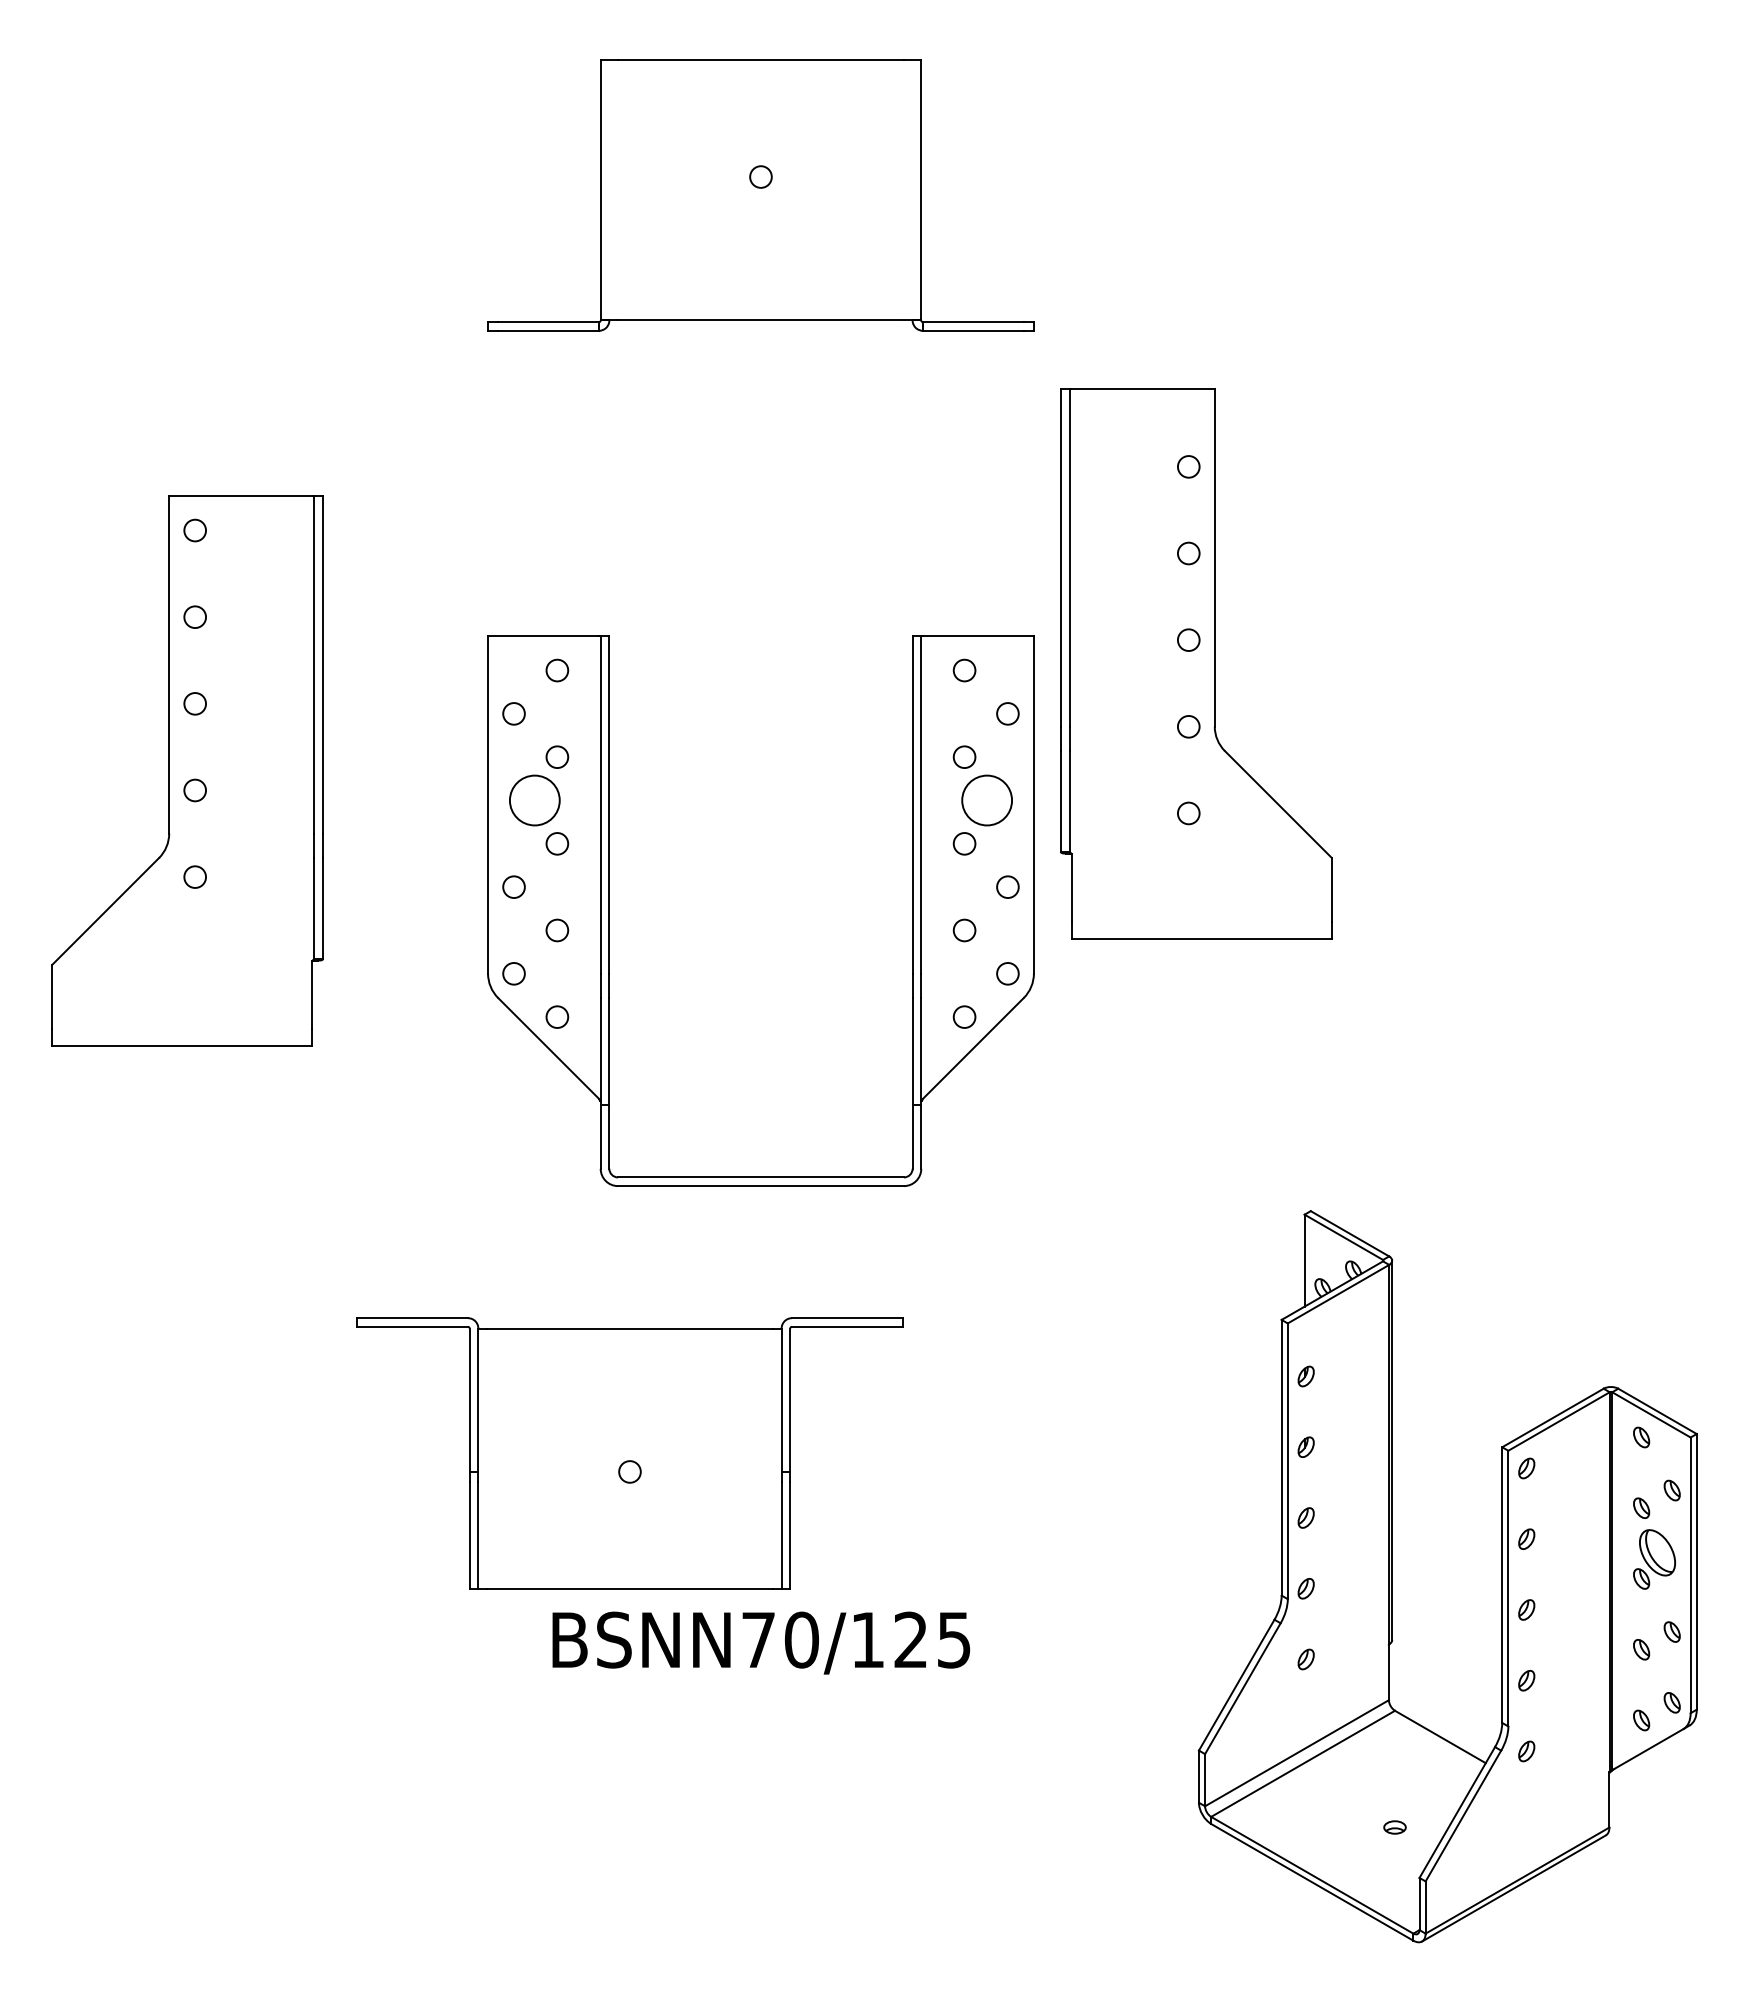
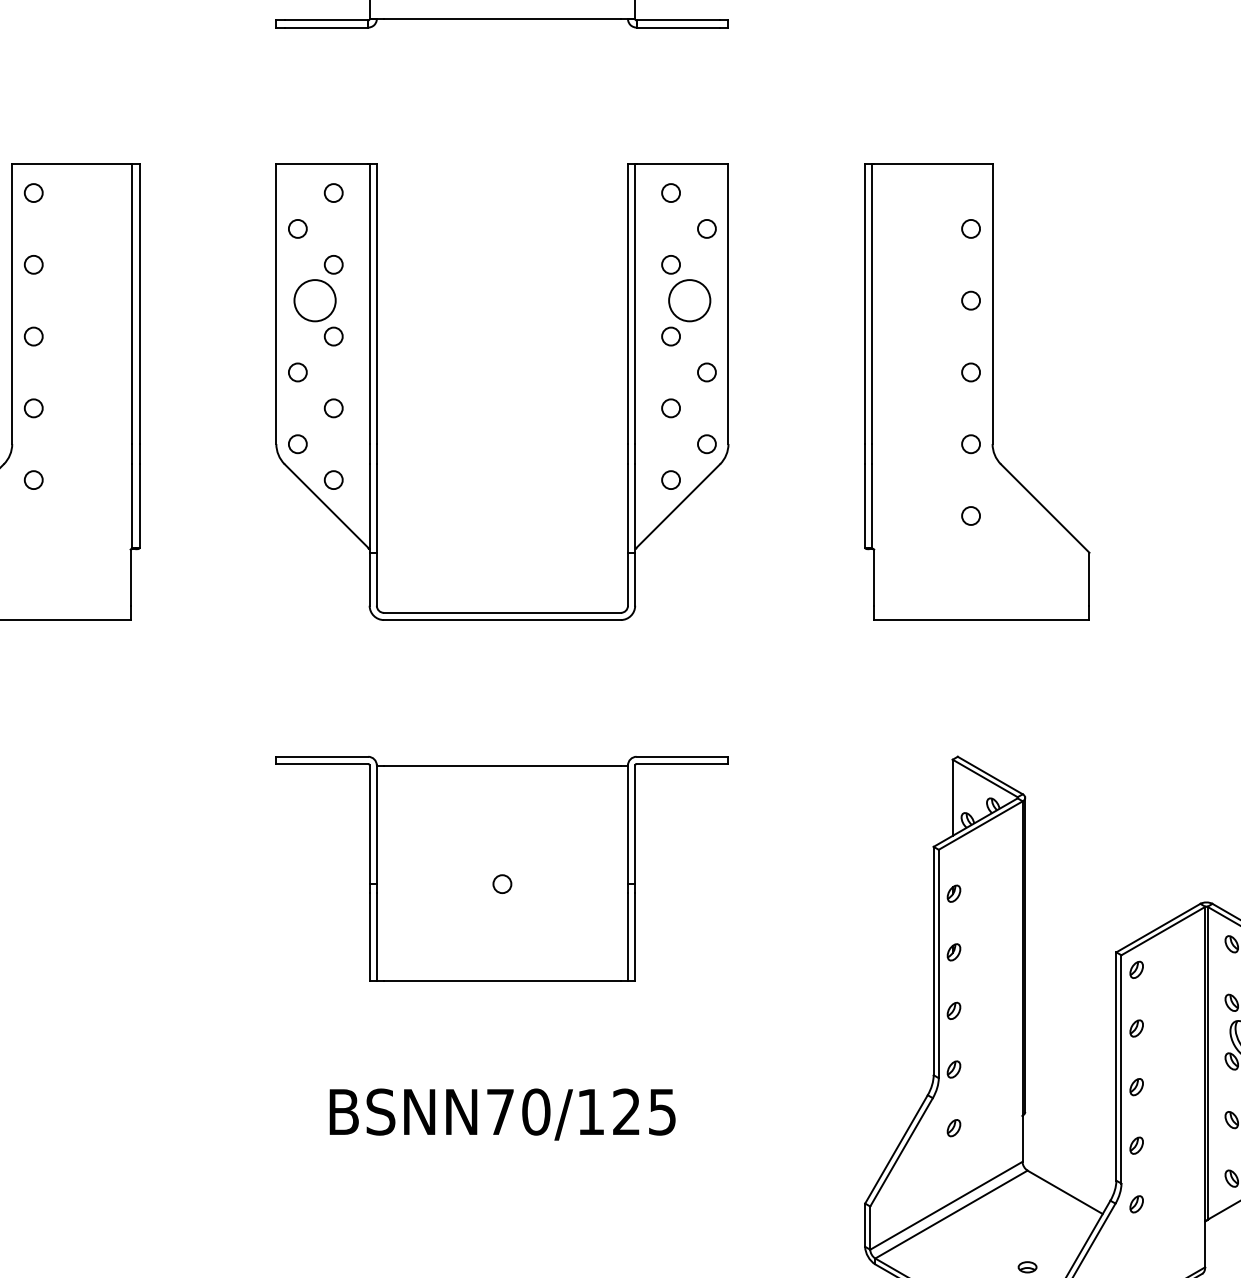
part: (1196, 663) -> (977, 391), moved
part: (609, 910) -> (376, 391), moved
part: (629, 1453) -> (502, 868), moved

